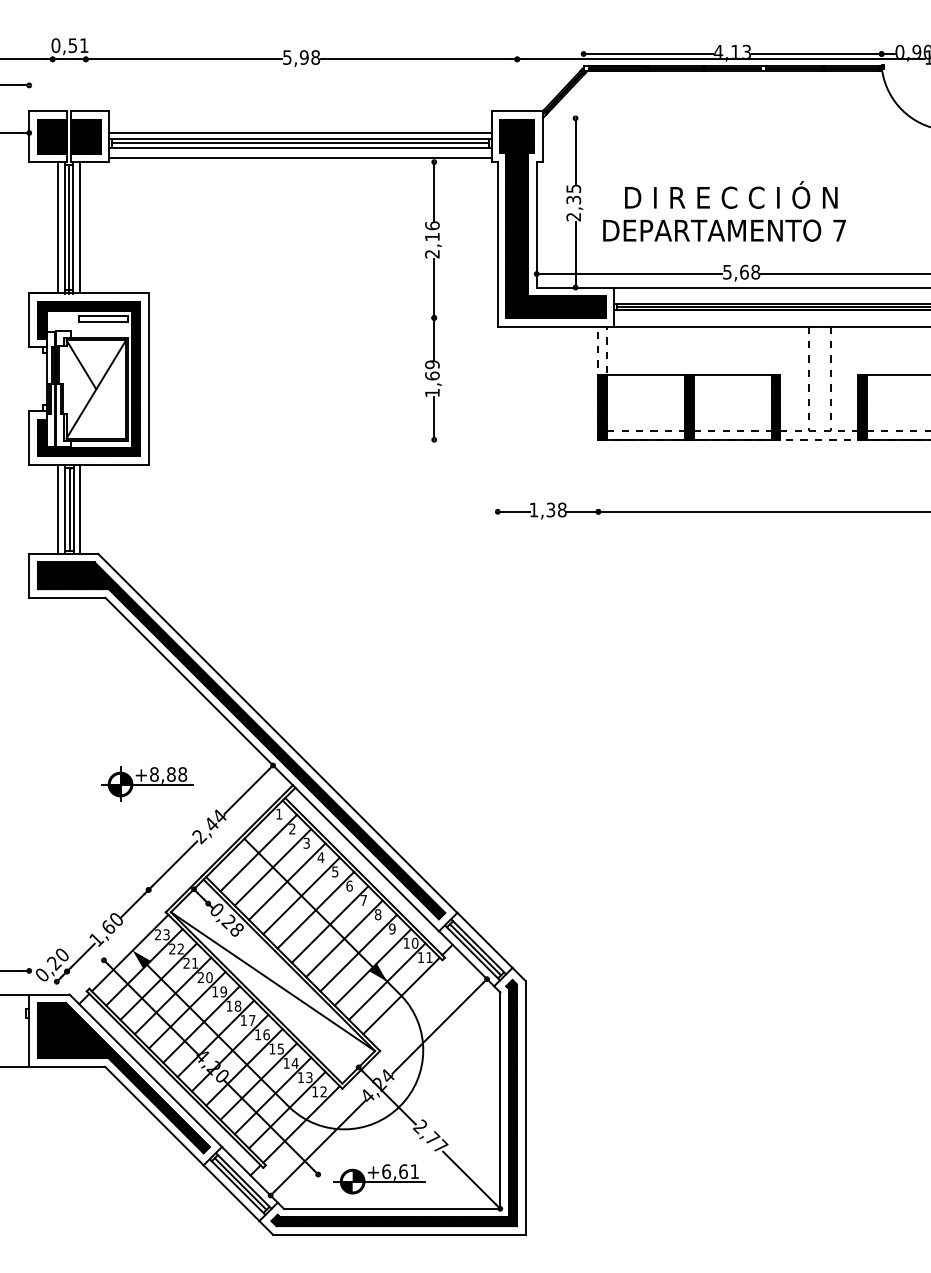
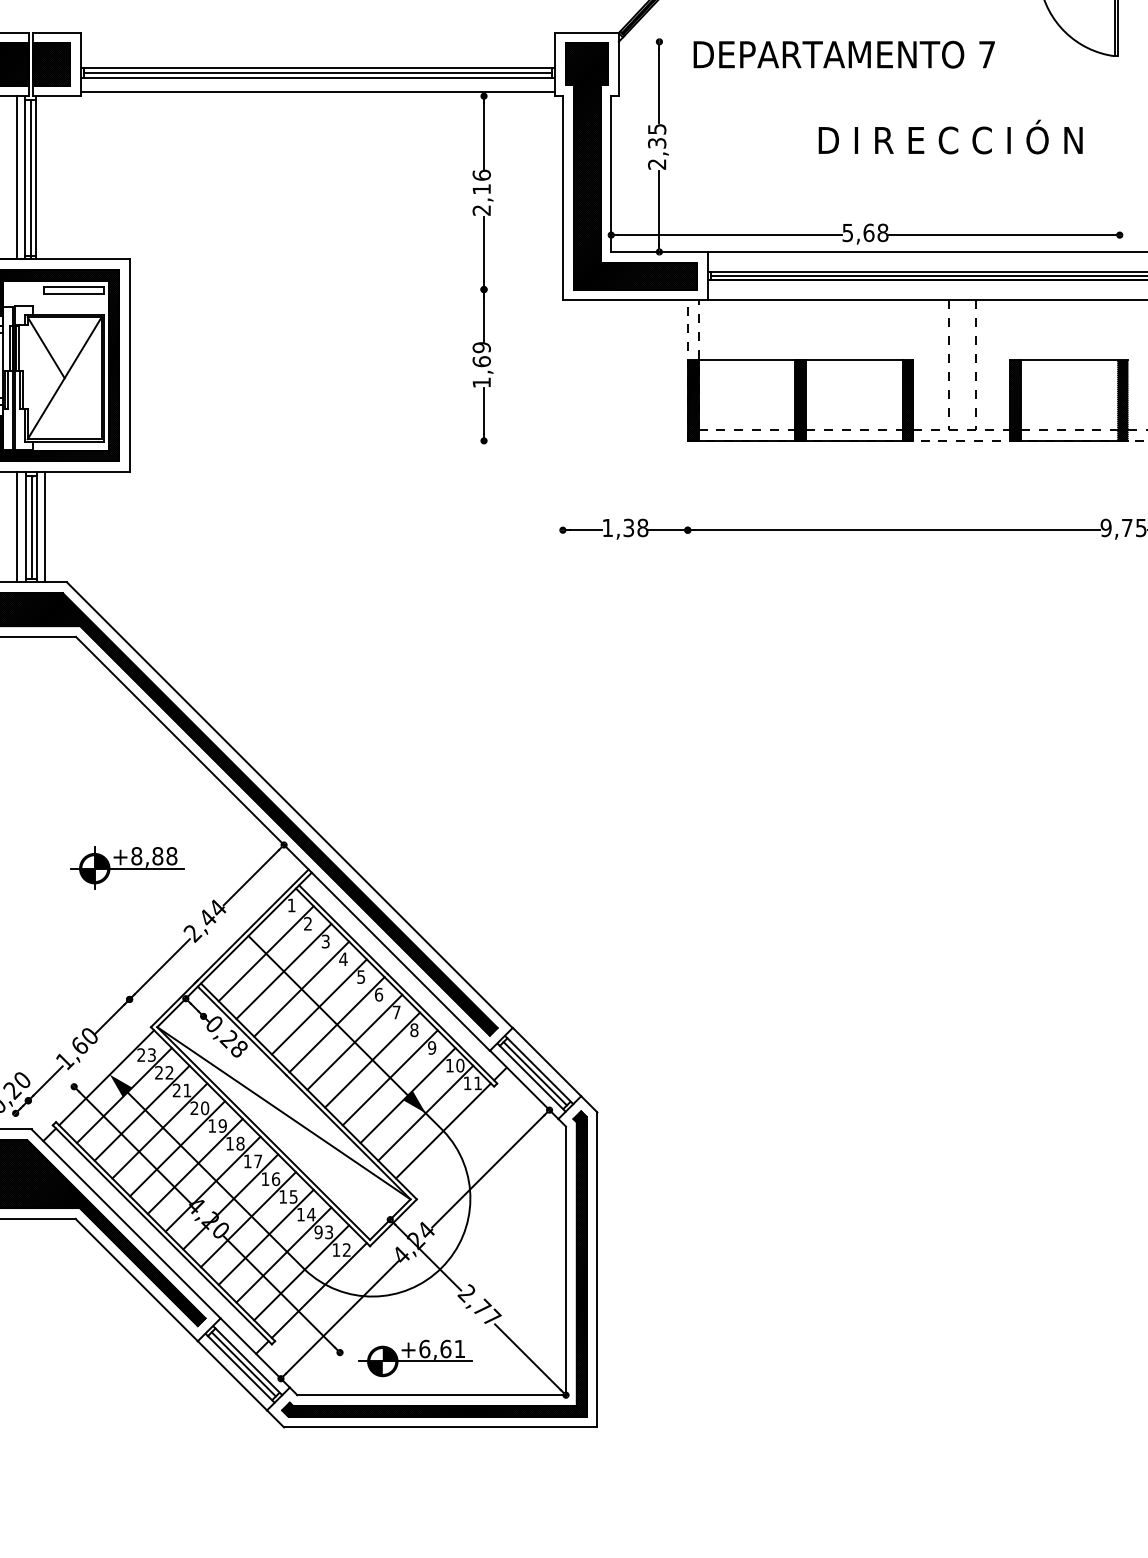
line: (300, 132) -> (318, 59), removed
text: (731, 194) -> (950, 136), moved
line: (80, 227) -> (45, 177), removed
text: (724, 230) -> (844, 54), moved
text: (300, 1077) -> (318, 1232), 13 -> 93

